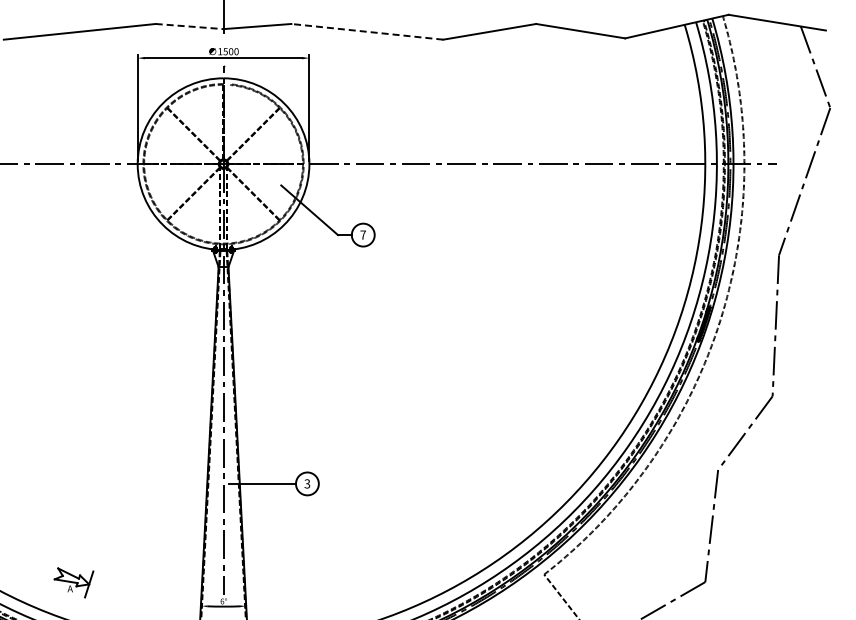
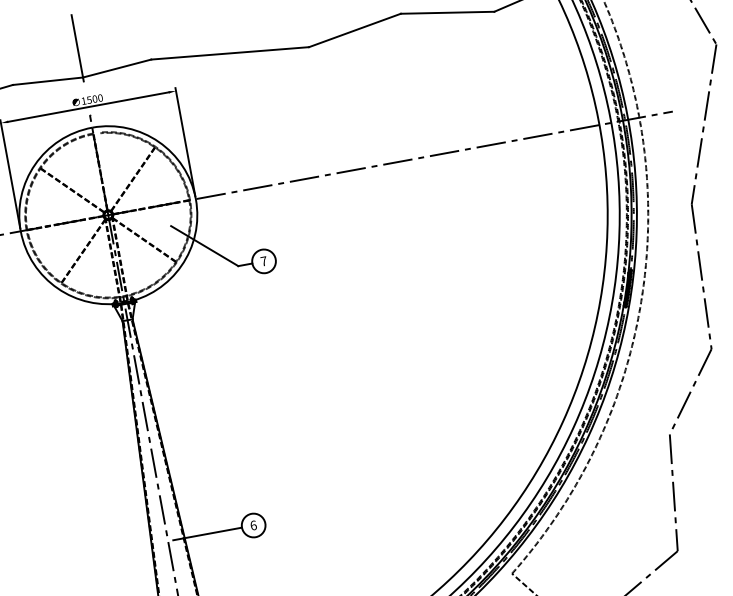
line: (190, 26) -> (48, 81), dashed -> solid
line: (366, 31) -> (229, 53), dashed -> solid
text: (307, 483) -> (253, 525), 3 -> 6

